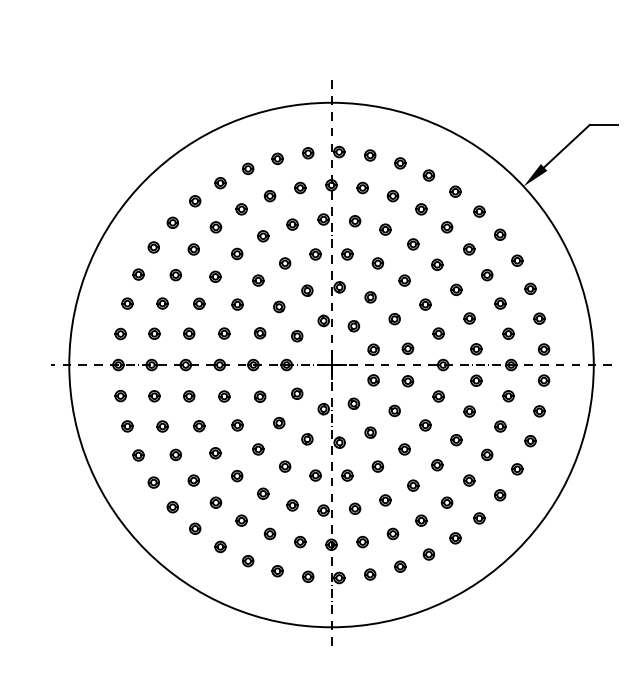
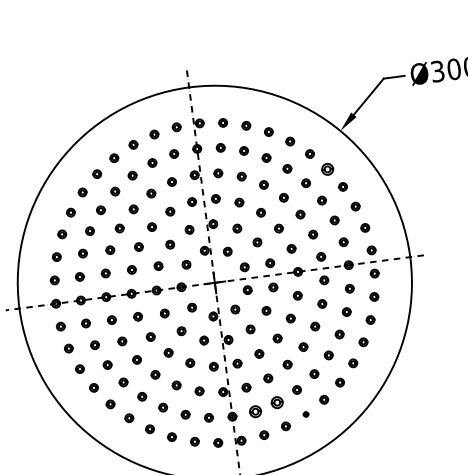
part: (500, 234) -> (327, 169), size x1.4
part: (392, 533) -> (276, 402), size x1.4
part: (362, 541) -> (255, 411), size x1.4
part: (428, 554) -> (305, 414), size x0.6

